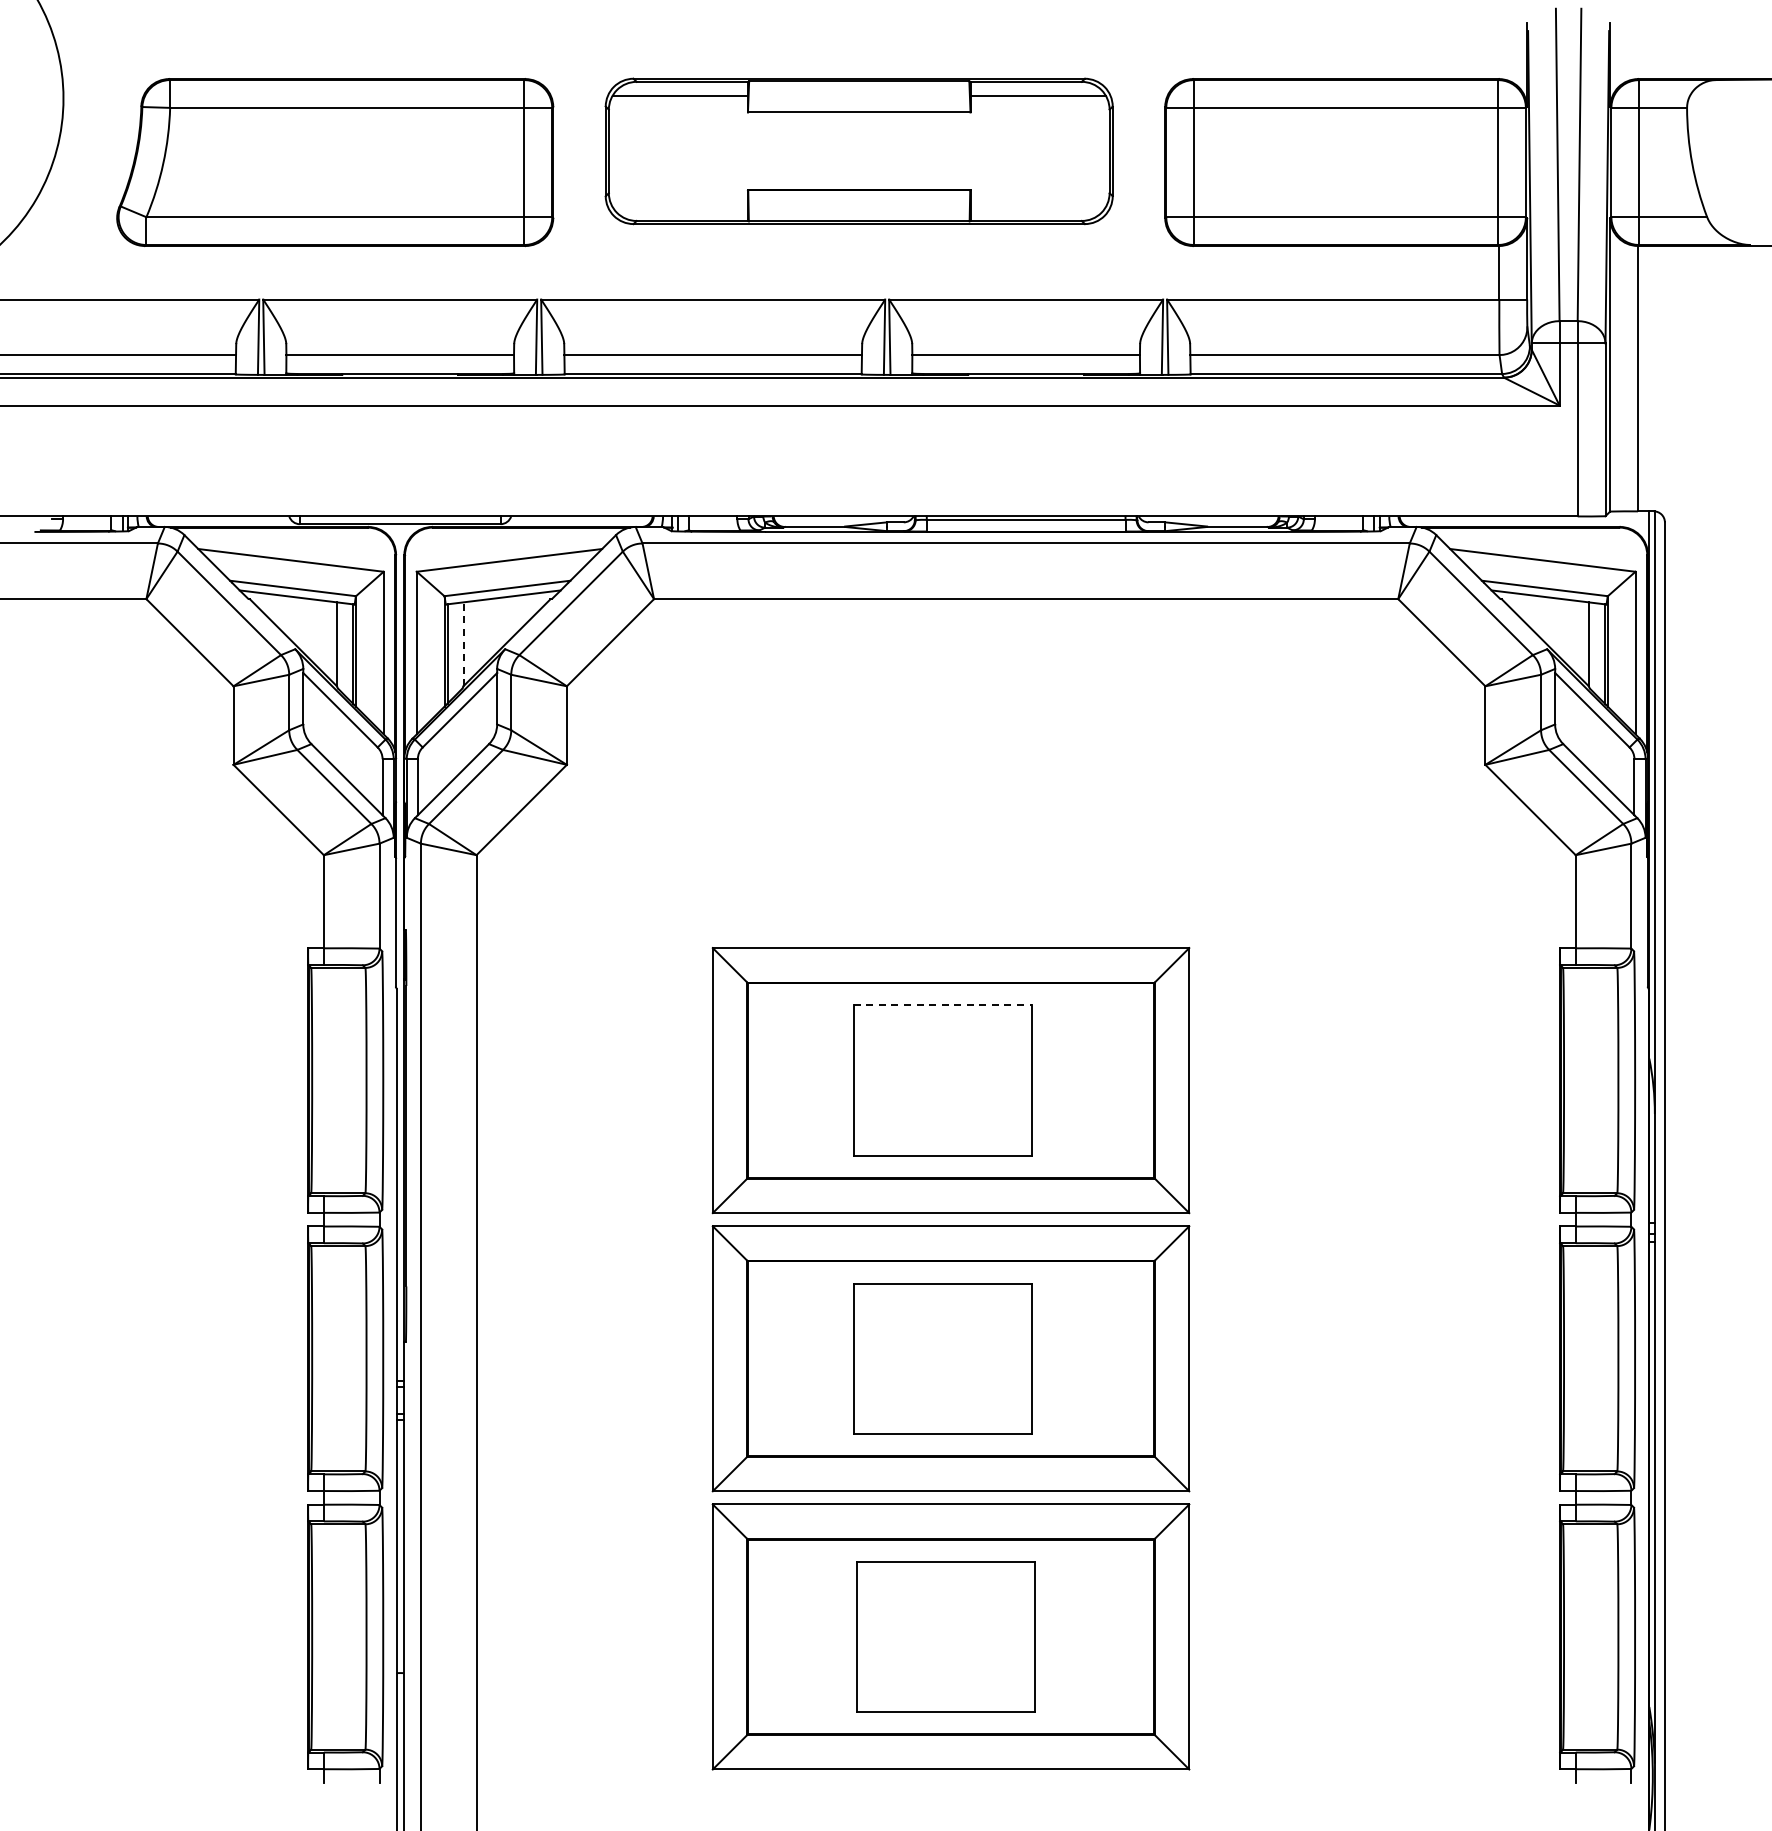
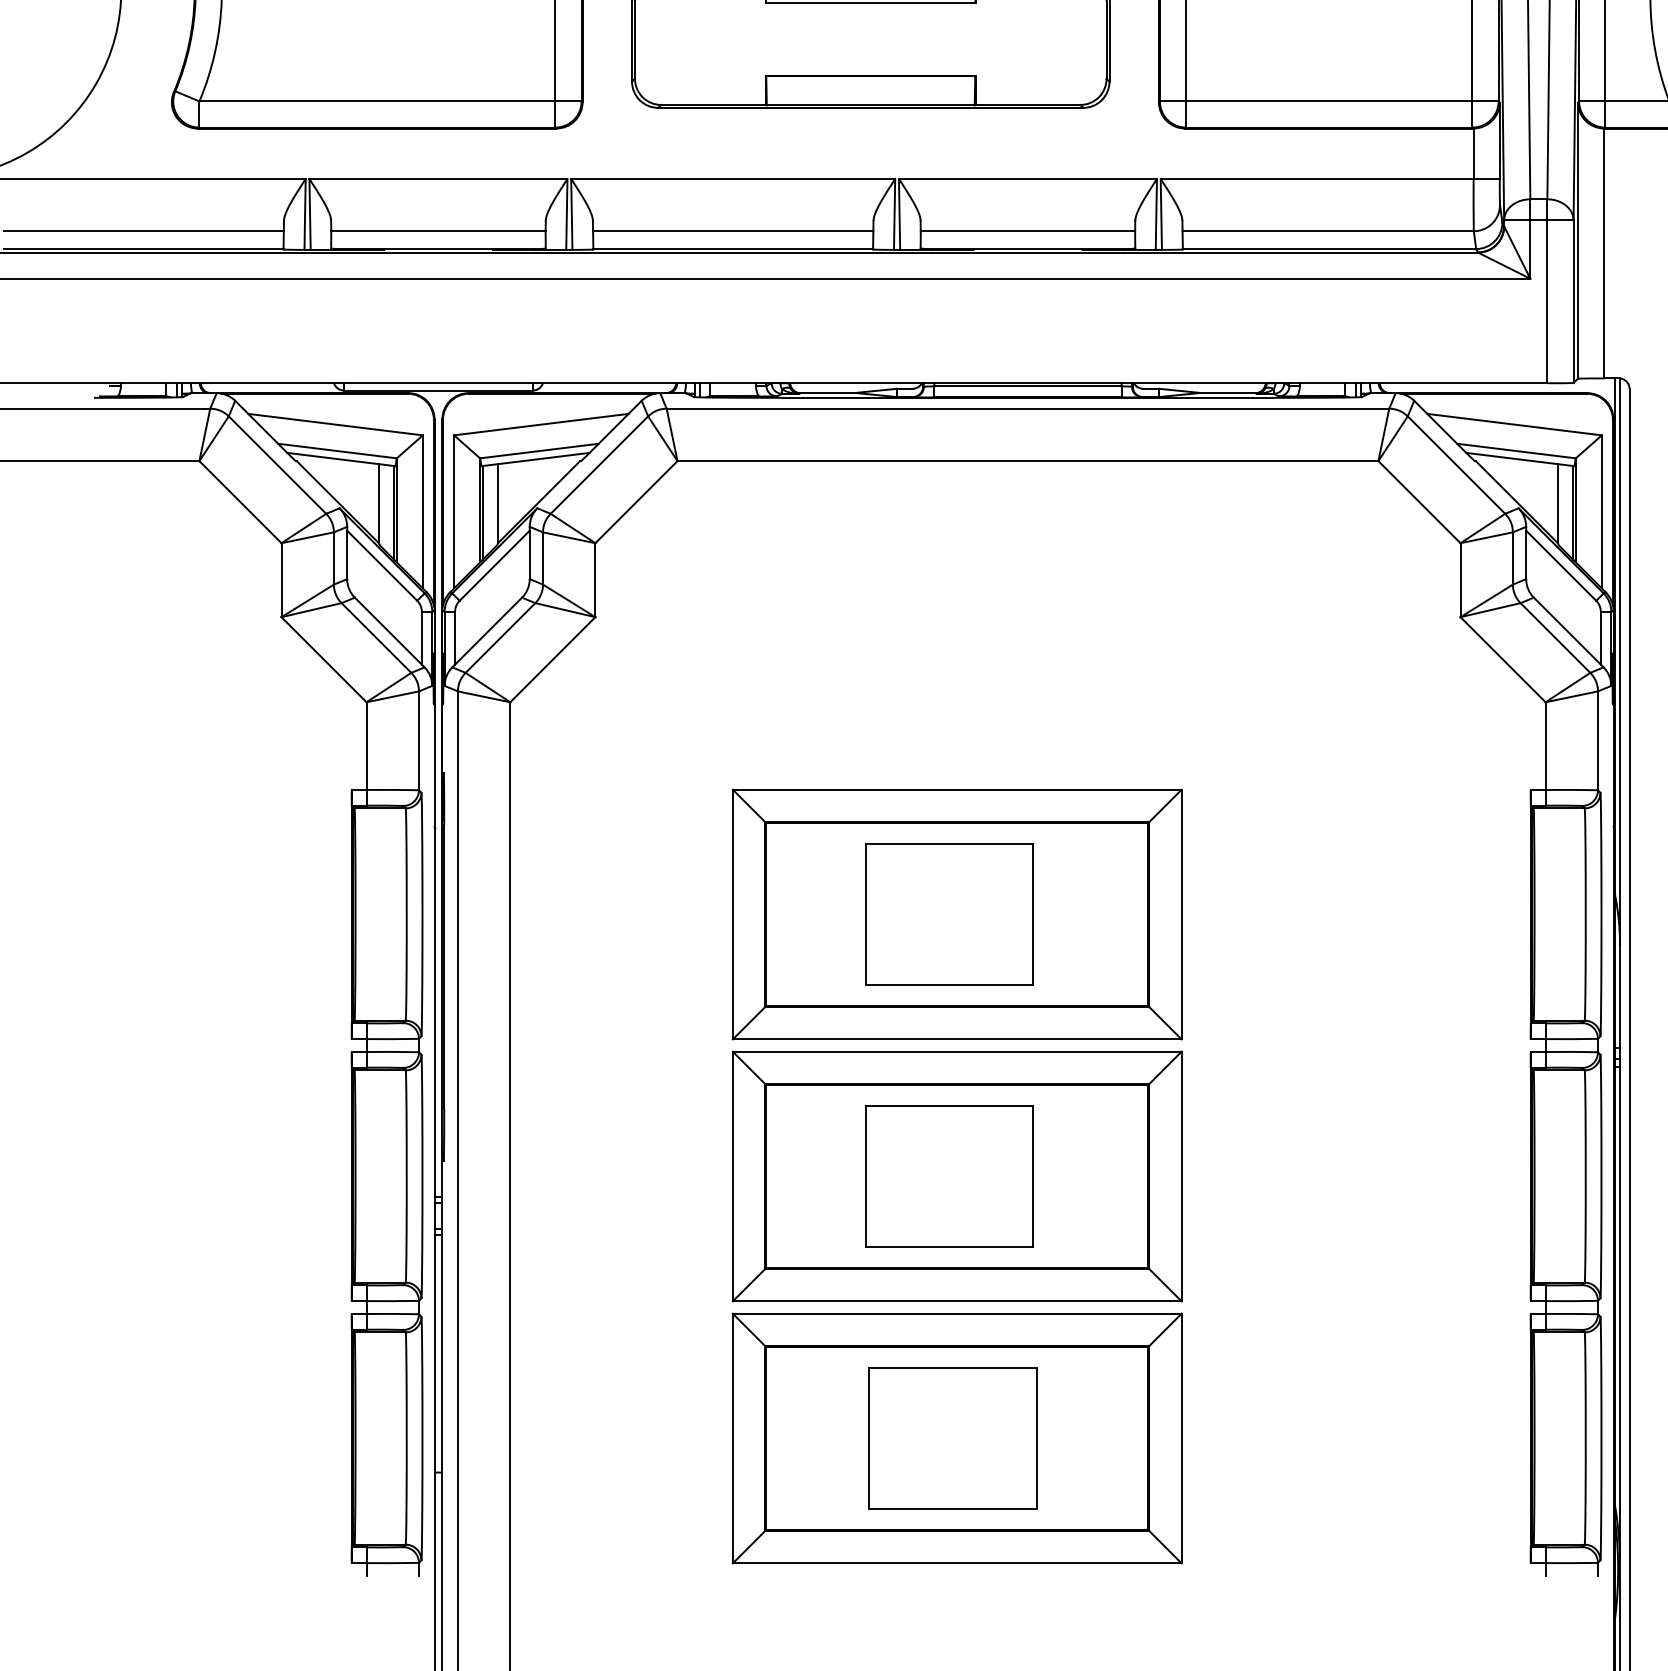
line: (463, 644) -> (498, 503), dashed -> solid
line: (943, 1005) -> (950, 843), dashed -> solid

